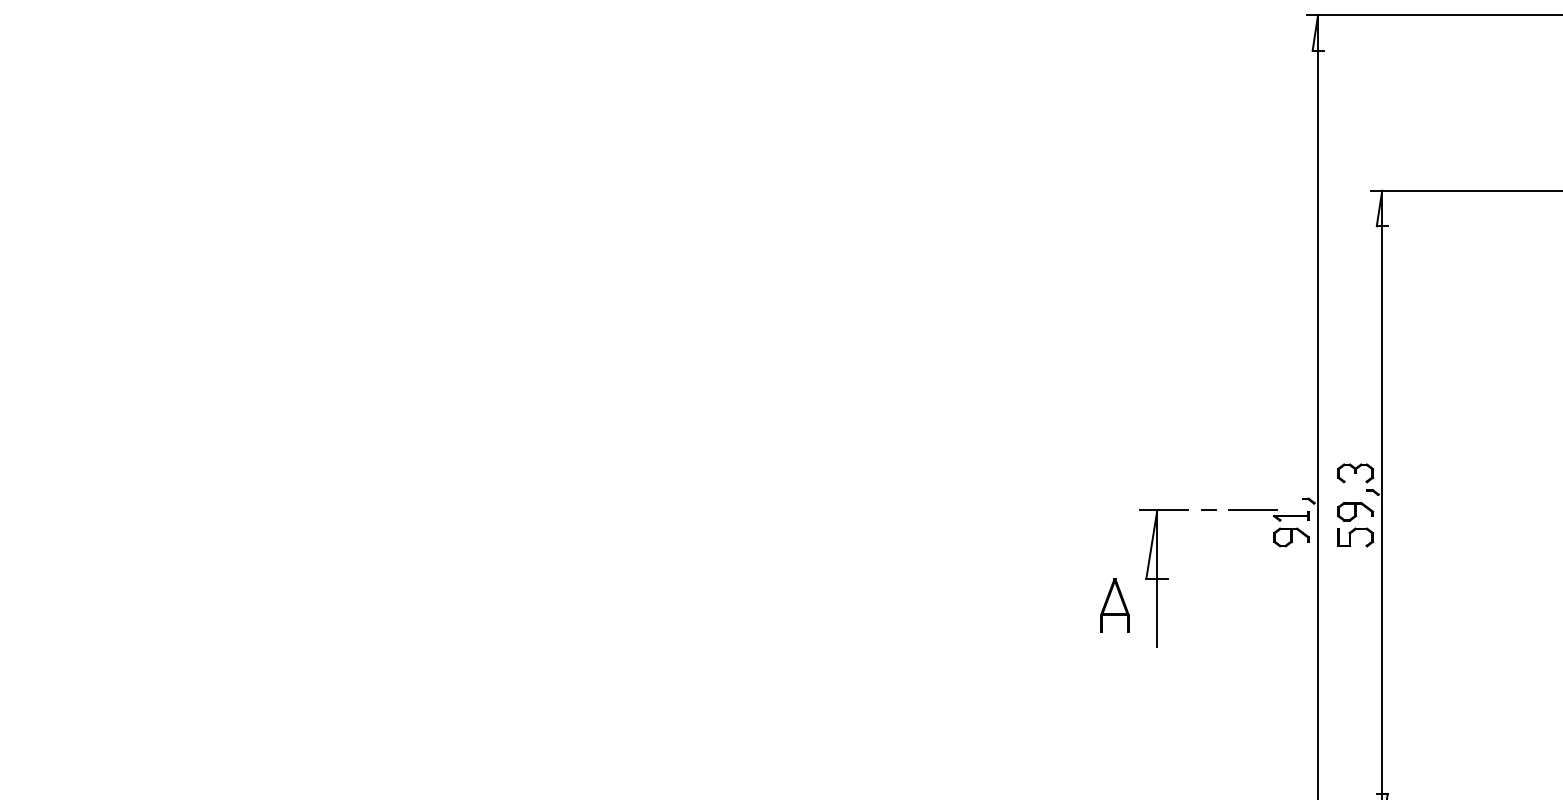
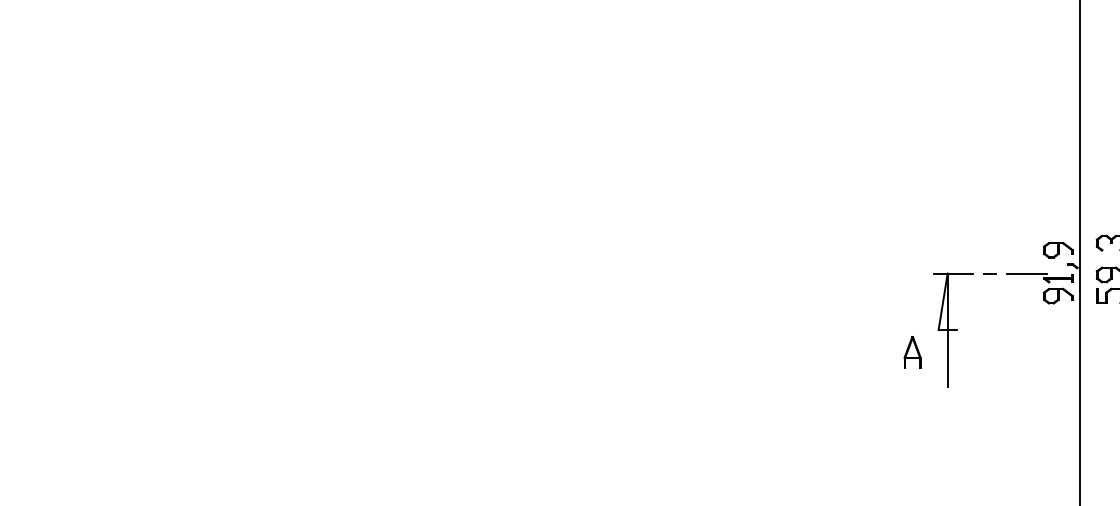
part: (1291, 481) -> (1058, 249), added
part: (1114, 605) -> (912, 352), size x0.71

